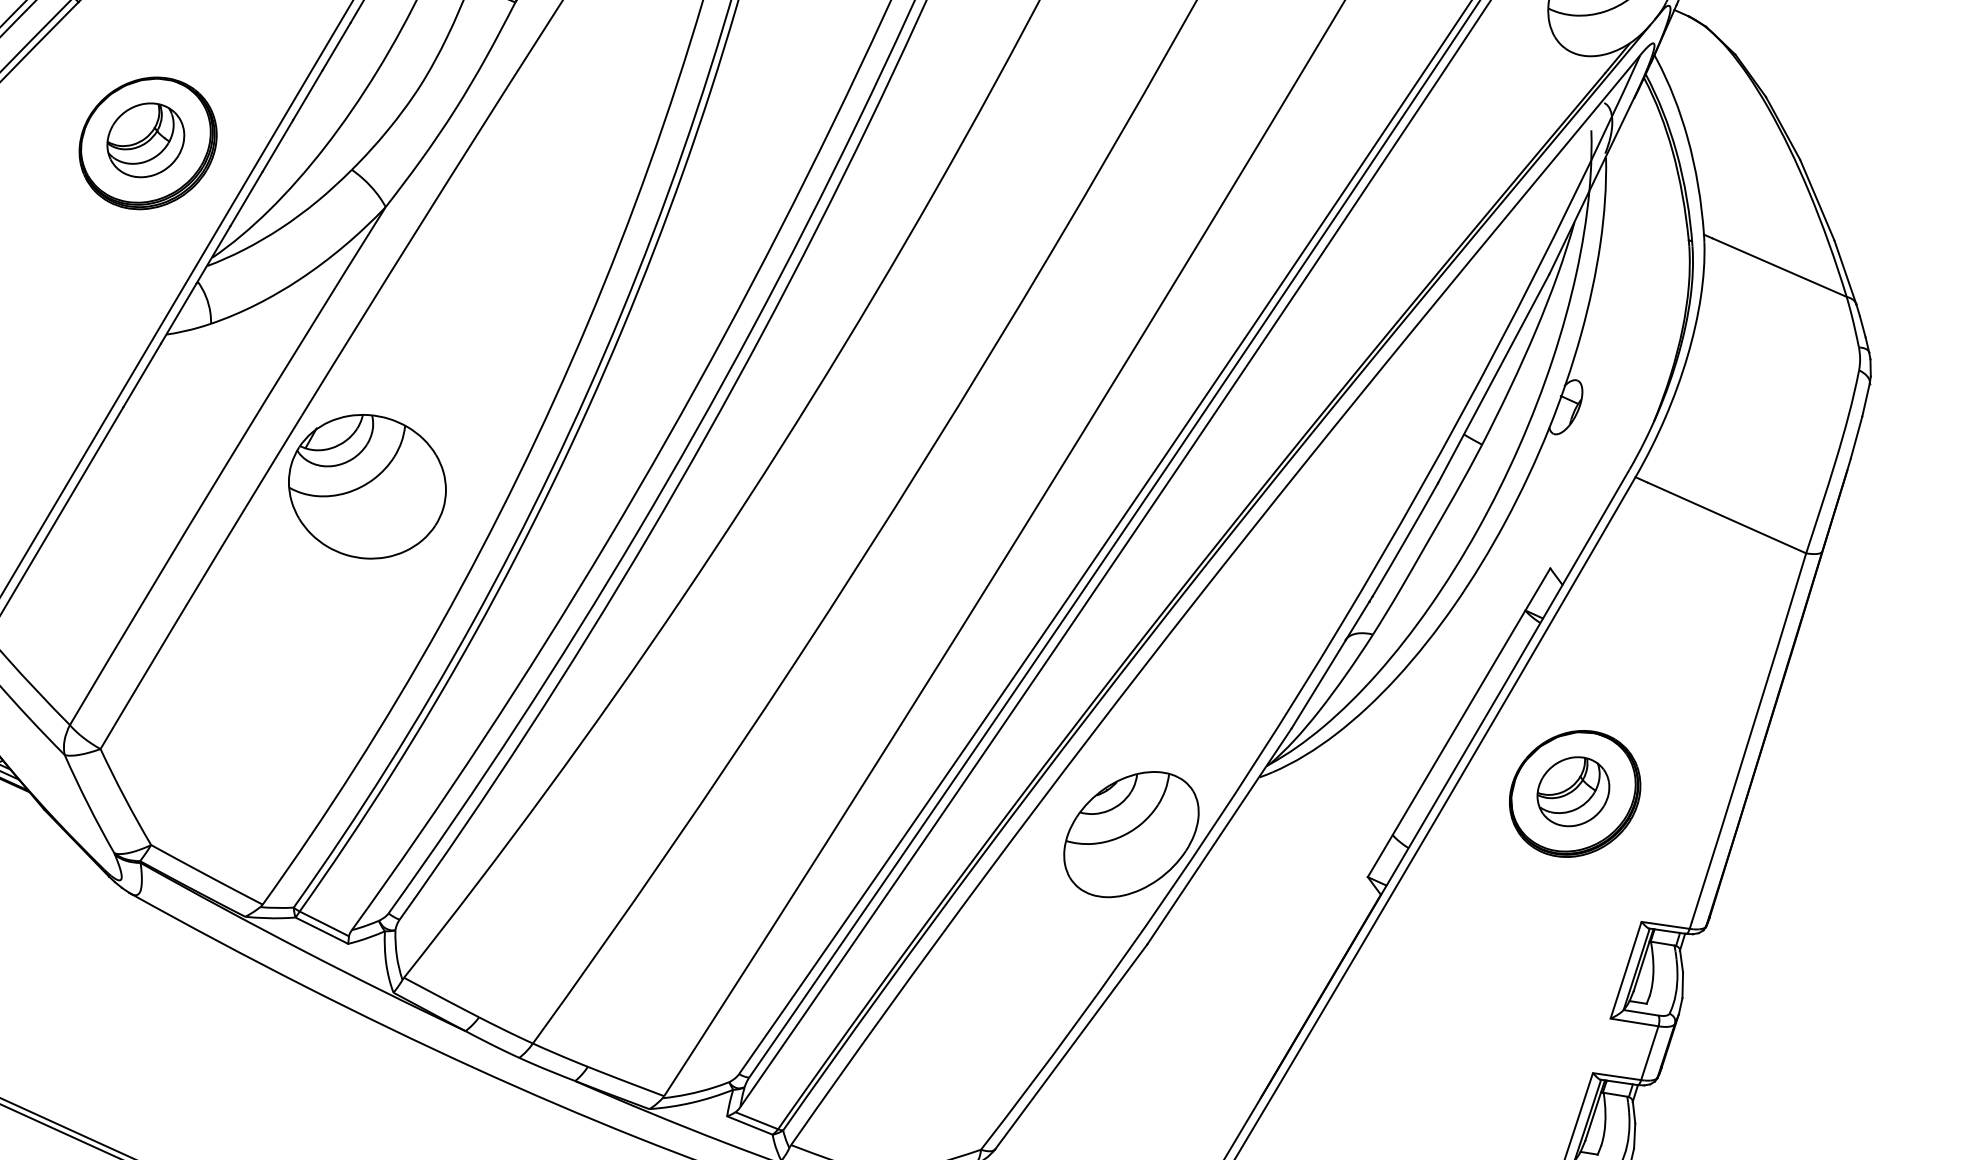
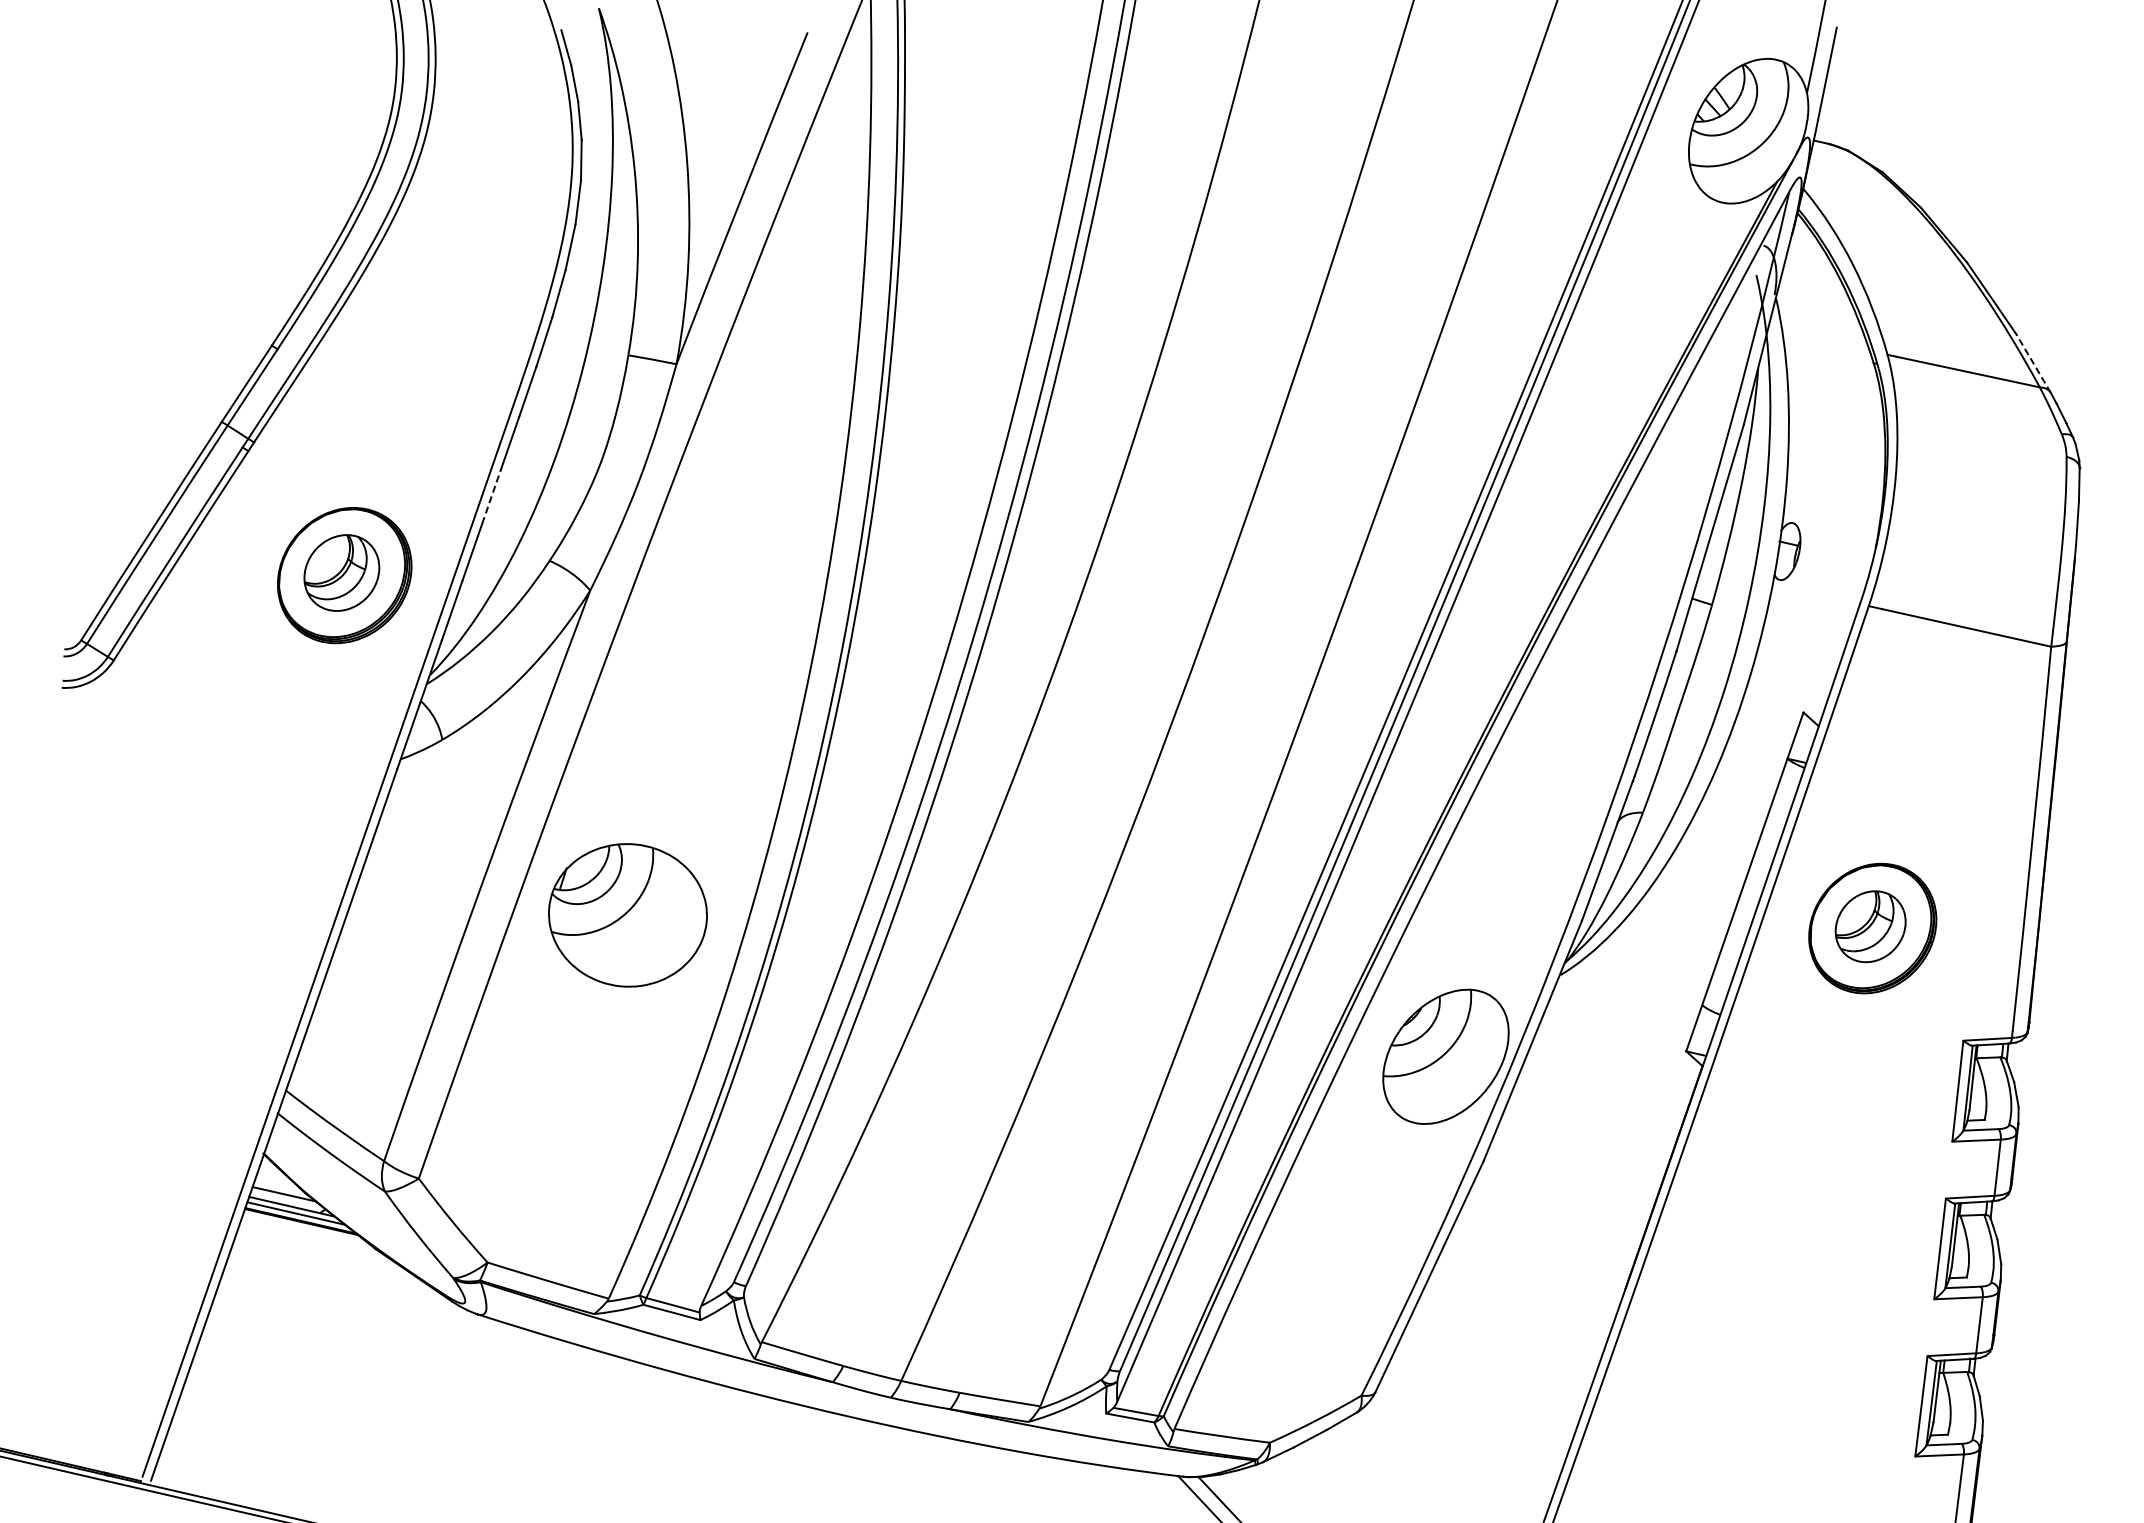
line: (307, 95) -> (491, 496), solid -> dashed
line: (1845, 272) -> (2033, 363), solid -> dashed
part: (366, 486) -> (627, 915), moved

